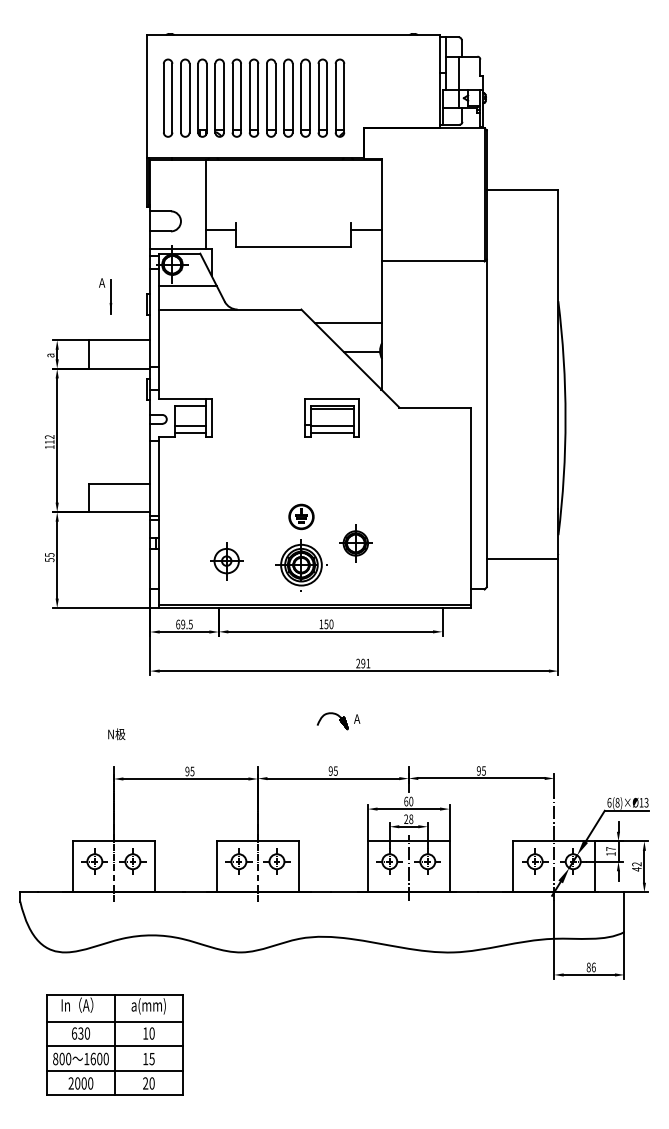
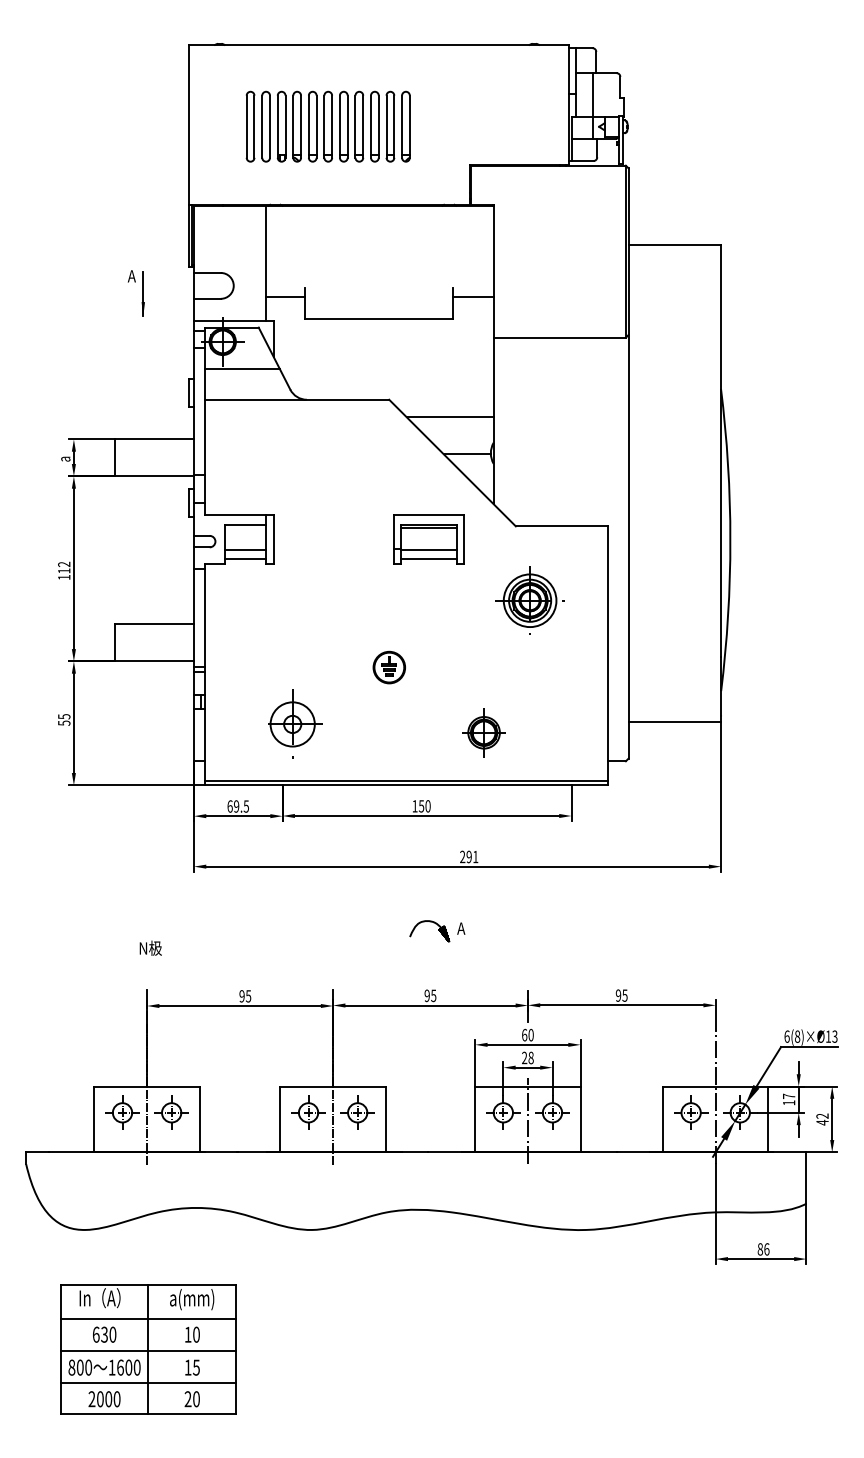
part: (254, 97) -> (328, 125), size x0.7
part: (105, 296) -> (136, 293), moved
part: (355, 543) -> (483, 732), moved
part: (226, 561) -> (292, 725), size x1.4
part: (301, 565) -> (530, 601), moved

